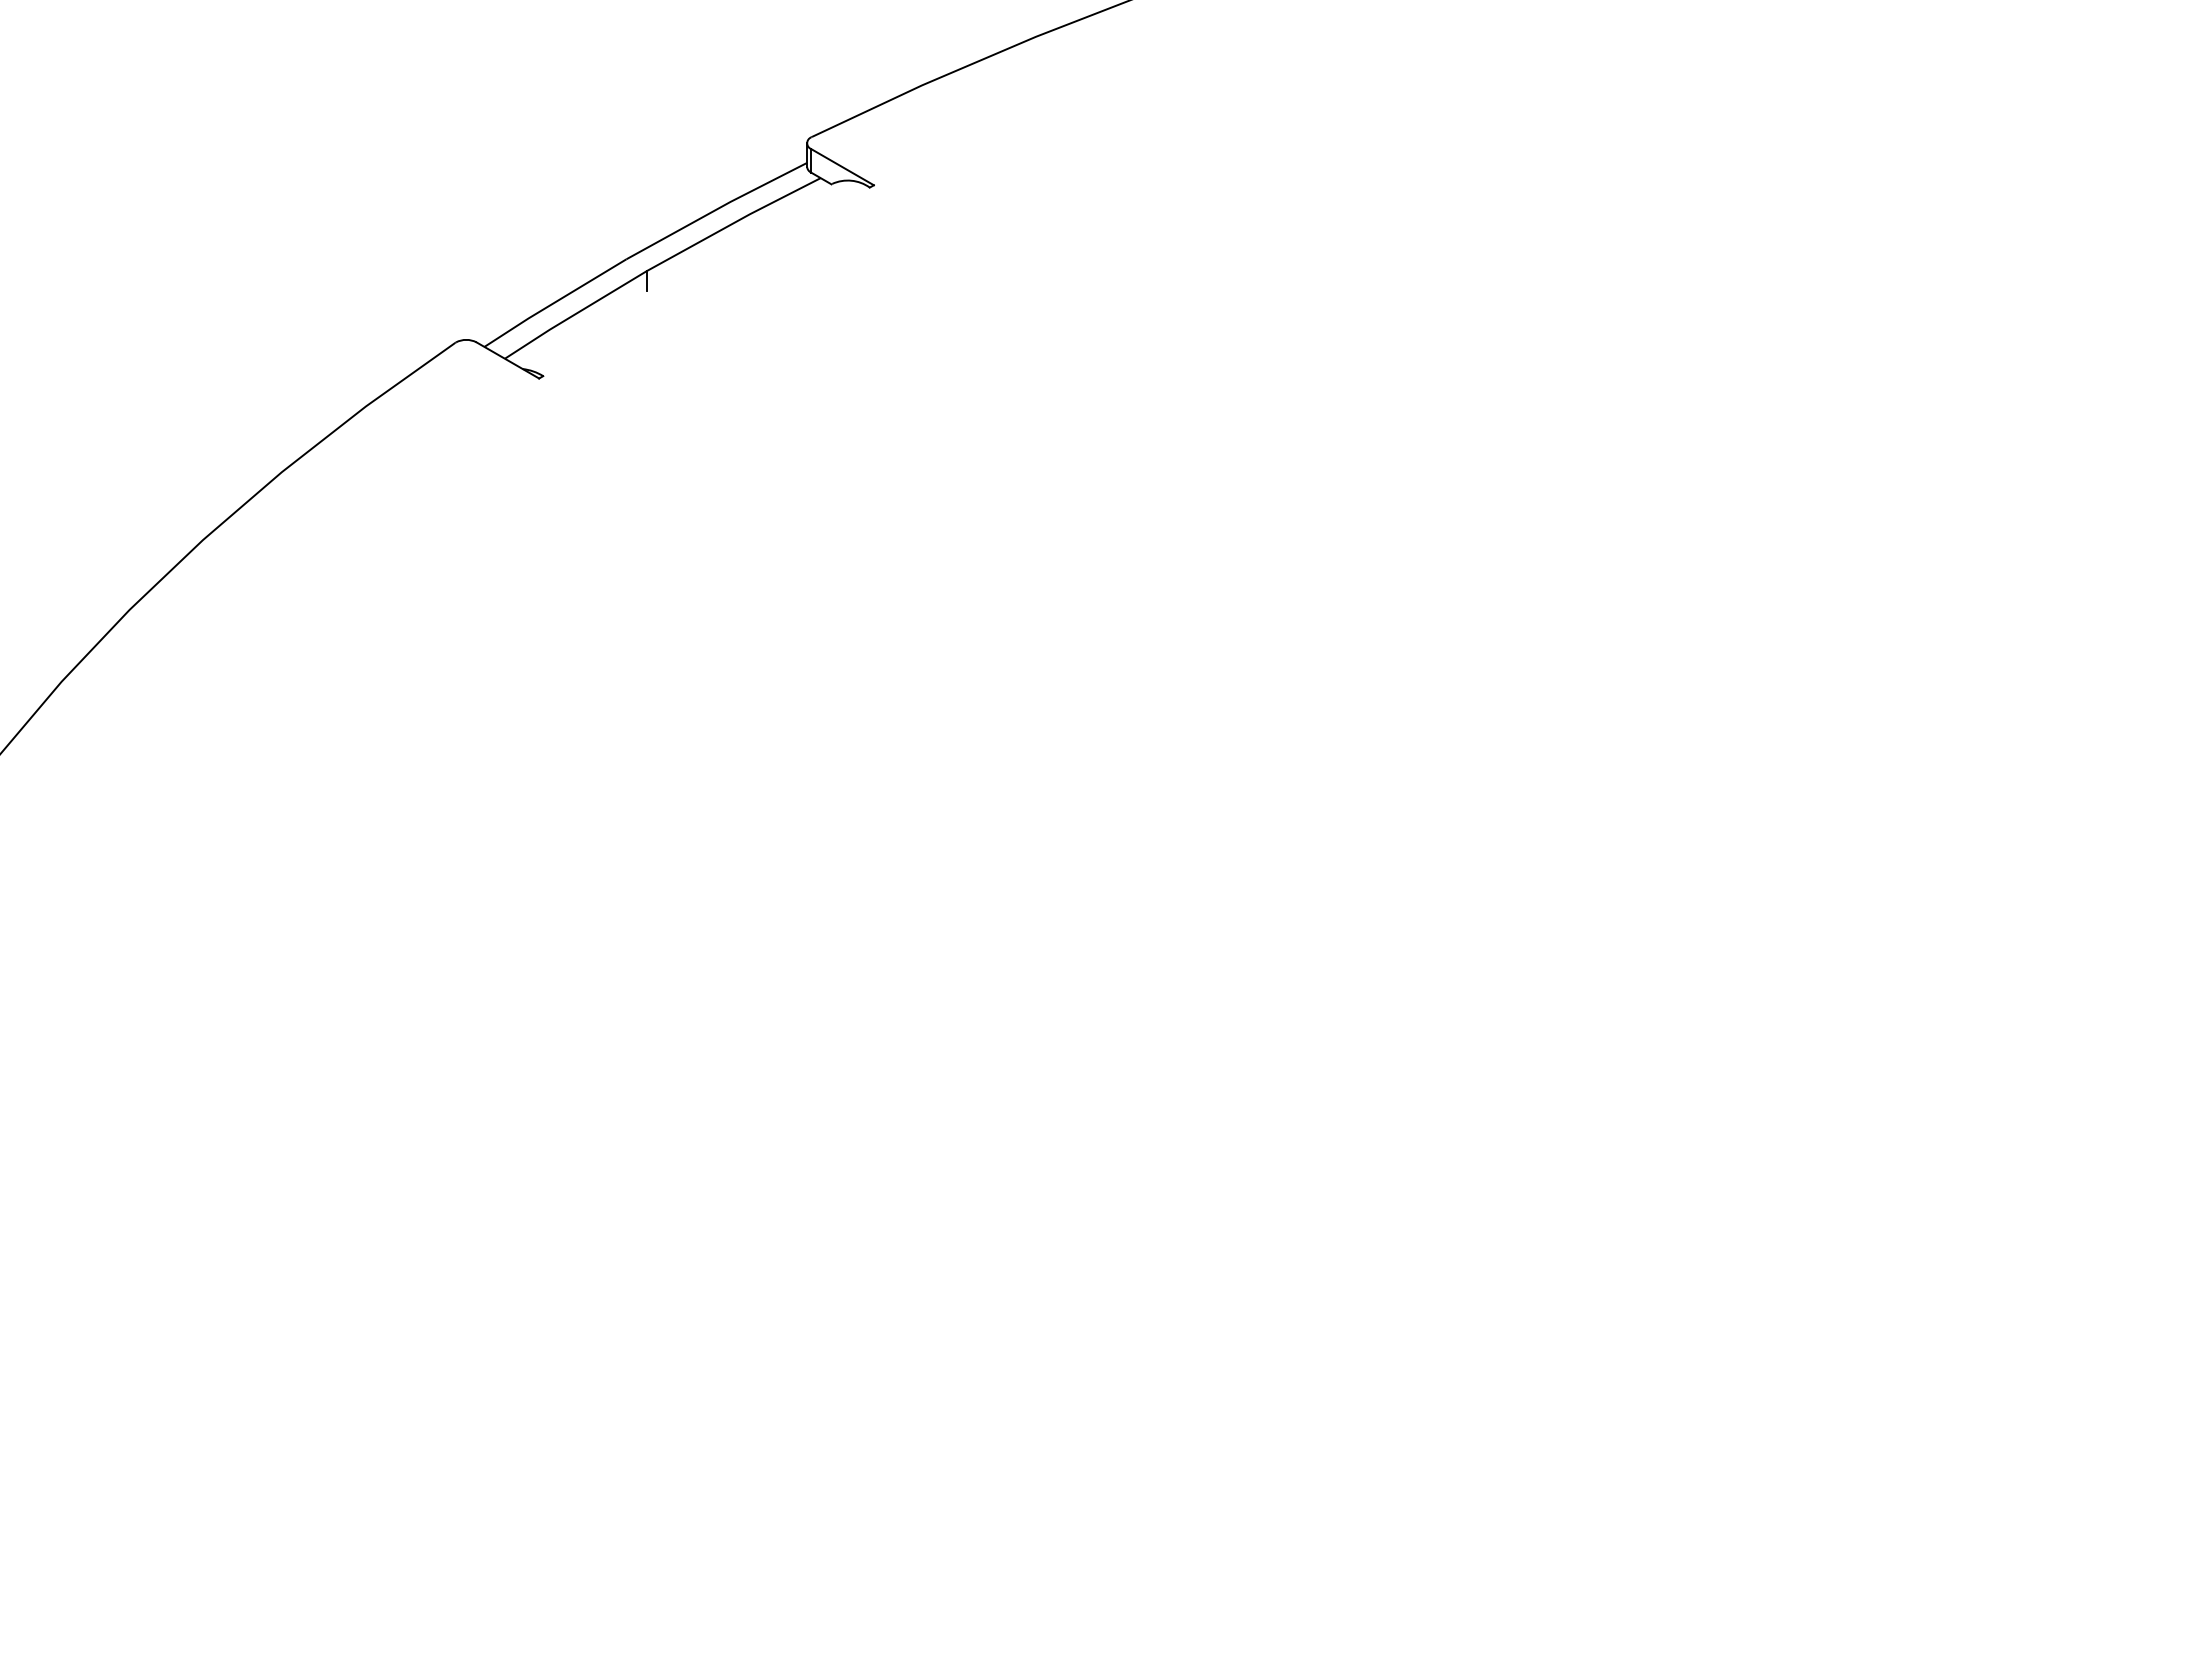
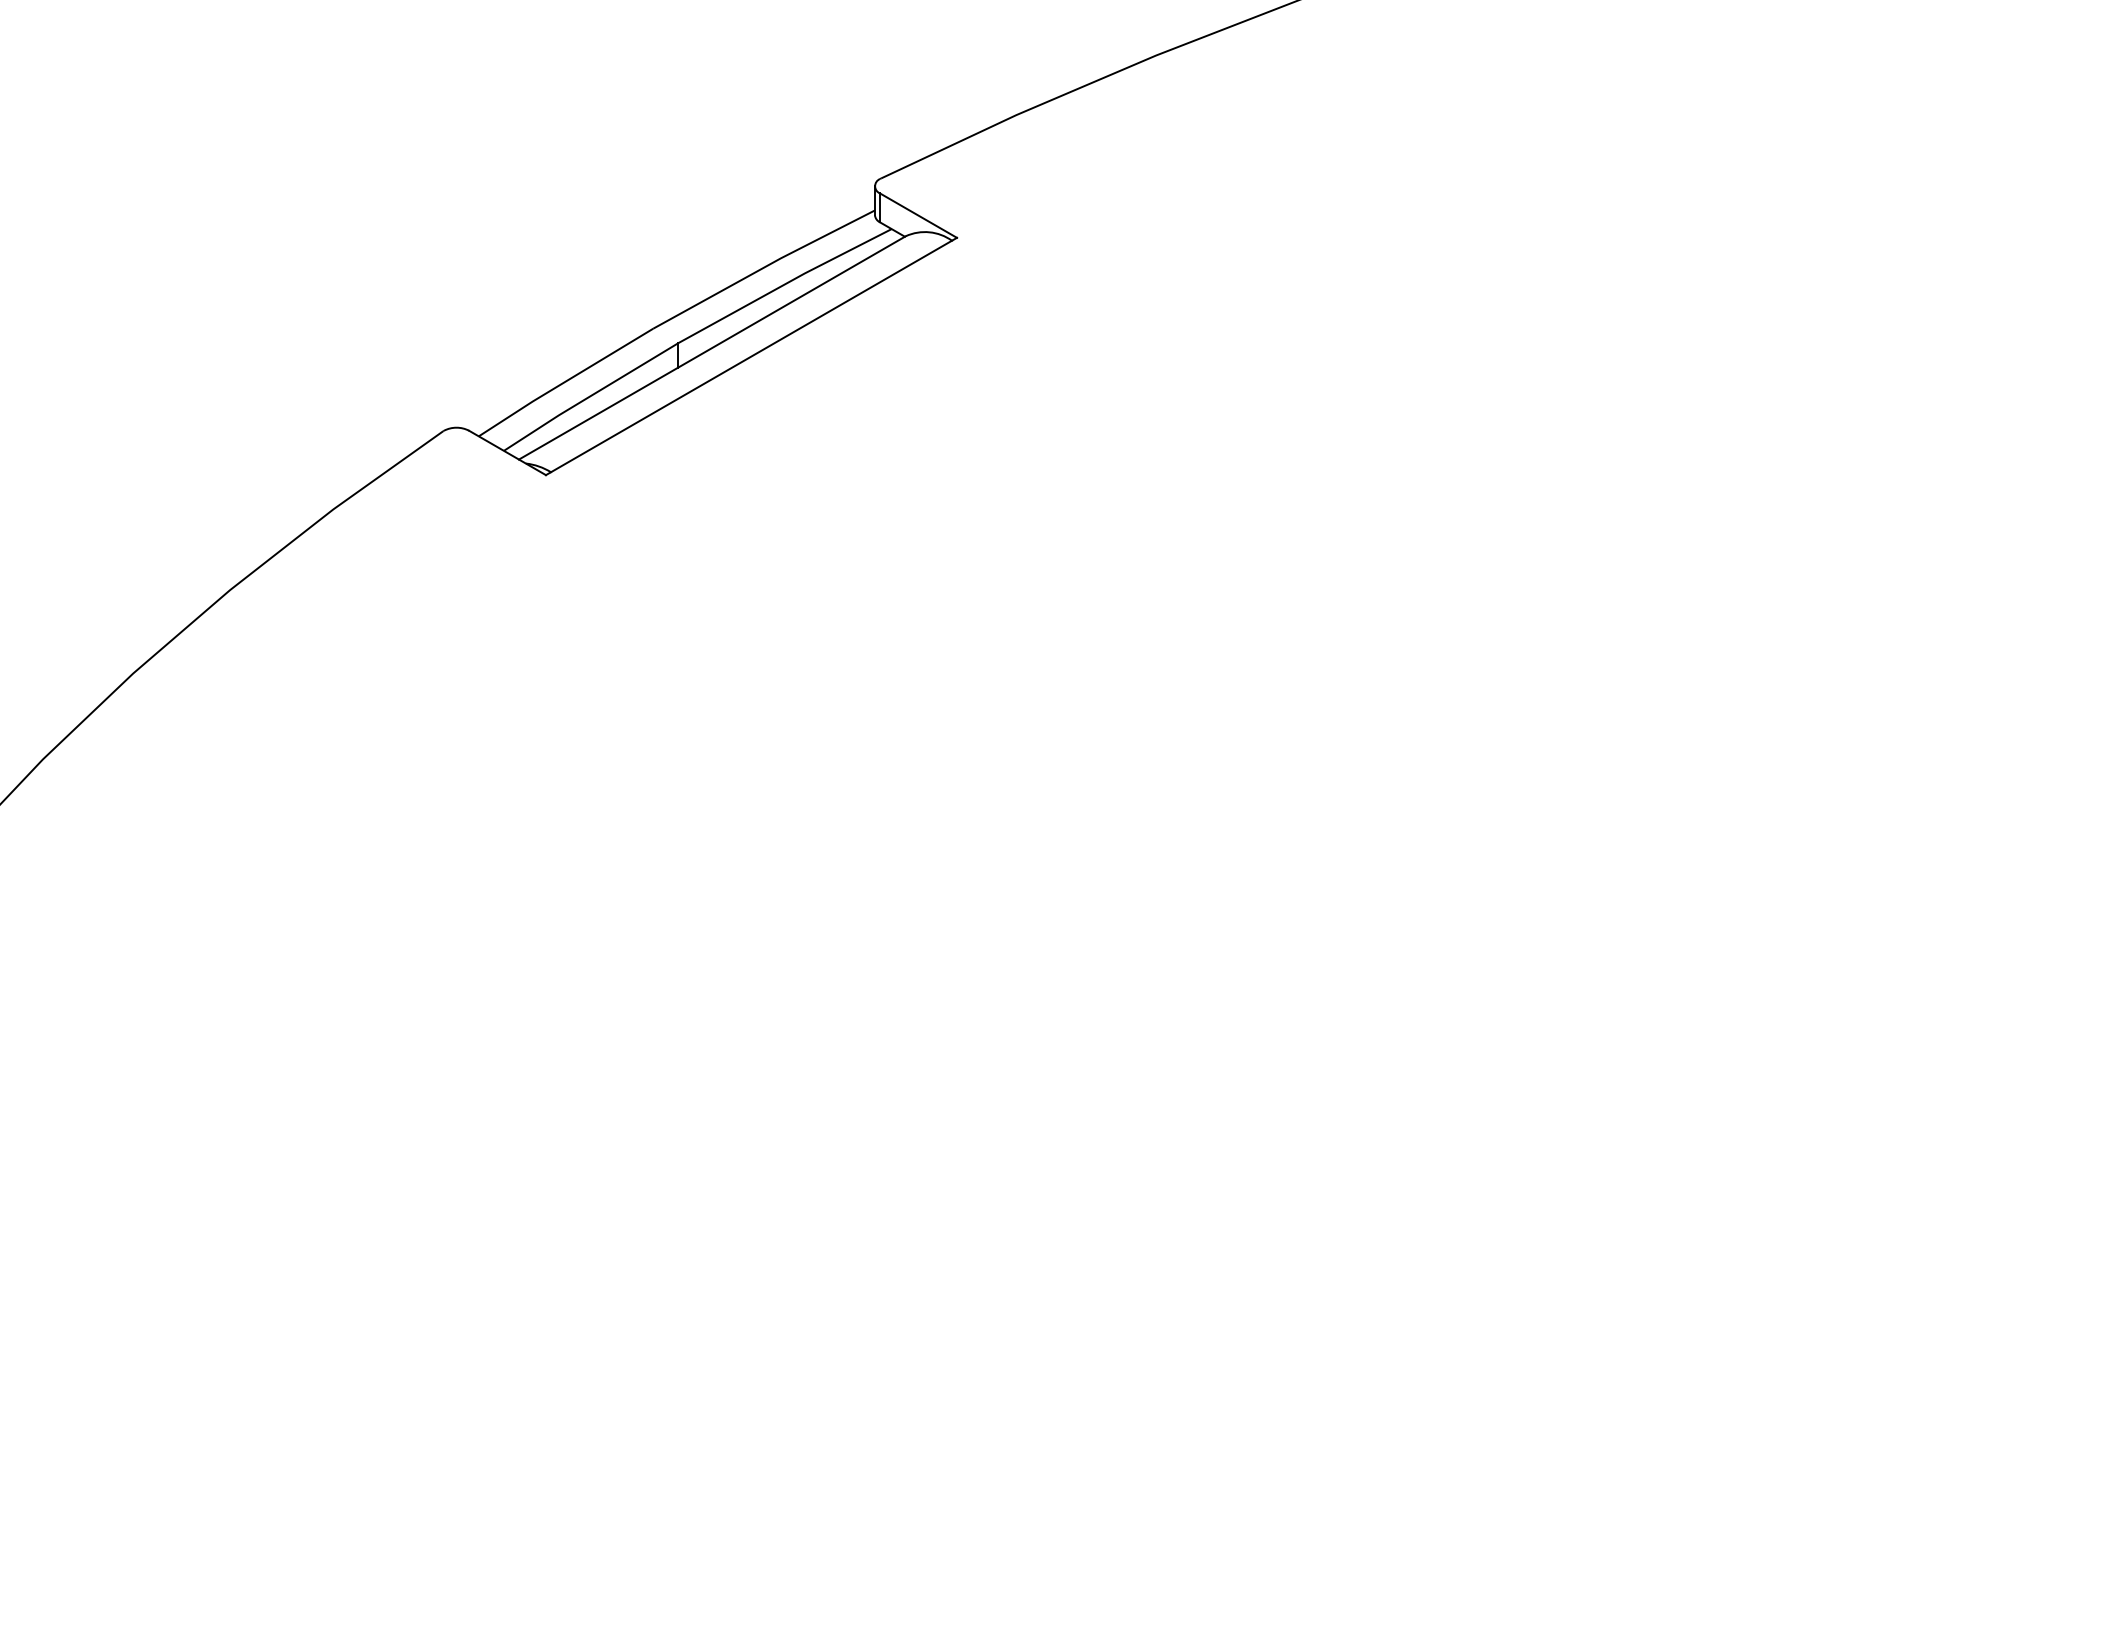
line: (674, 274) -> (712, 347), added
line: (706, 281) -> (751, 356), added

